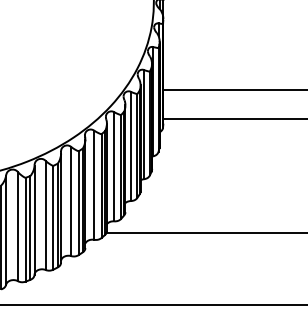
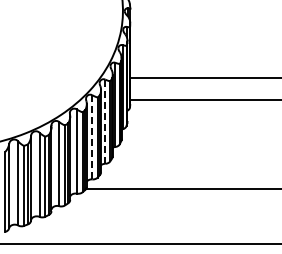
line: (131, 146) -> (105, 121), solid -> dashed
line: (114, 165) -> (92, 136), solid -> dashed

